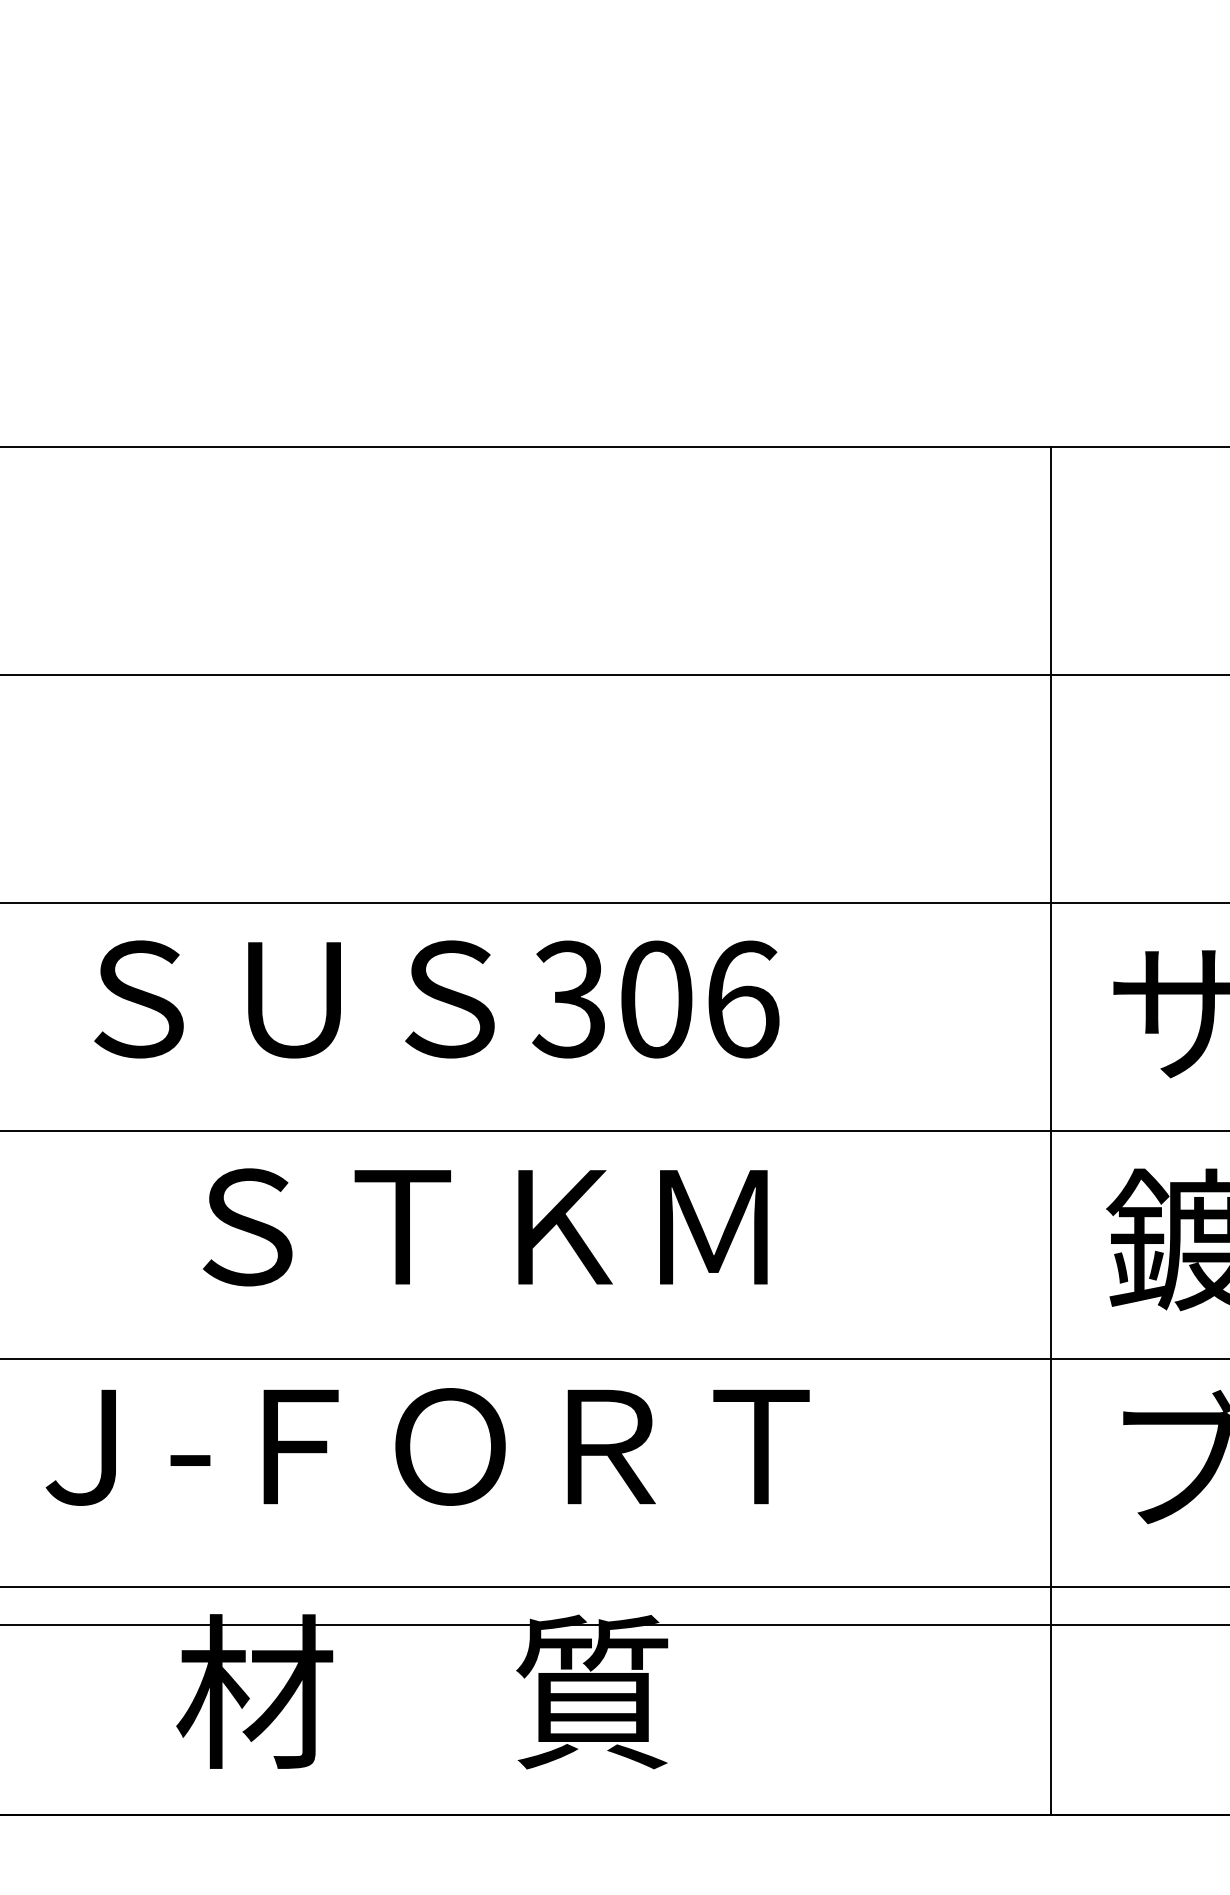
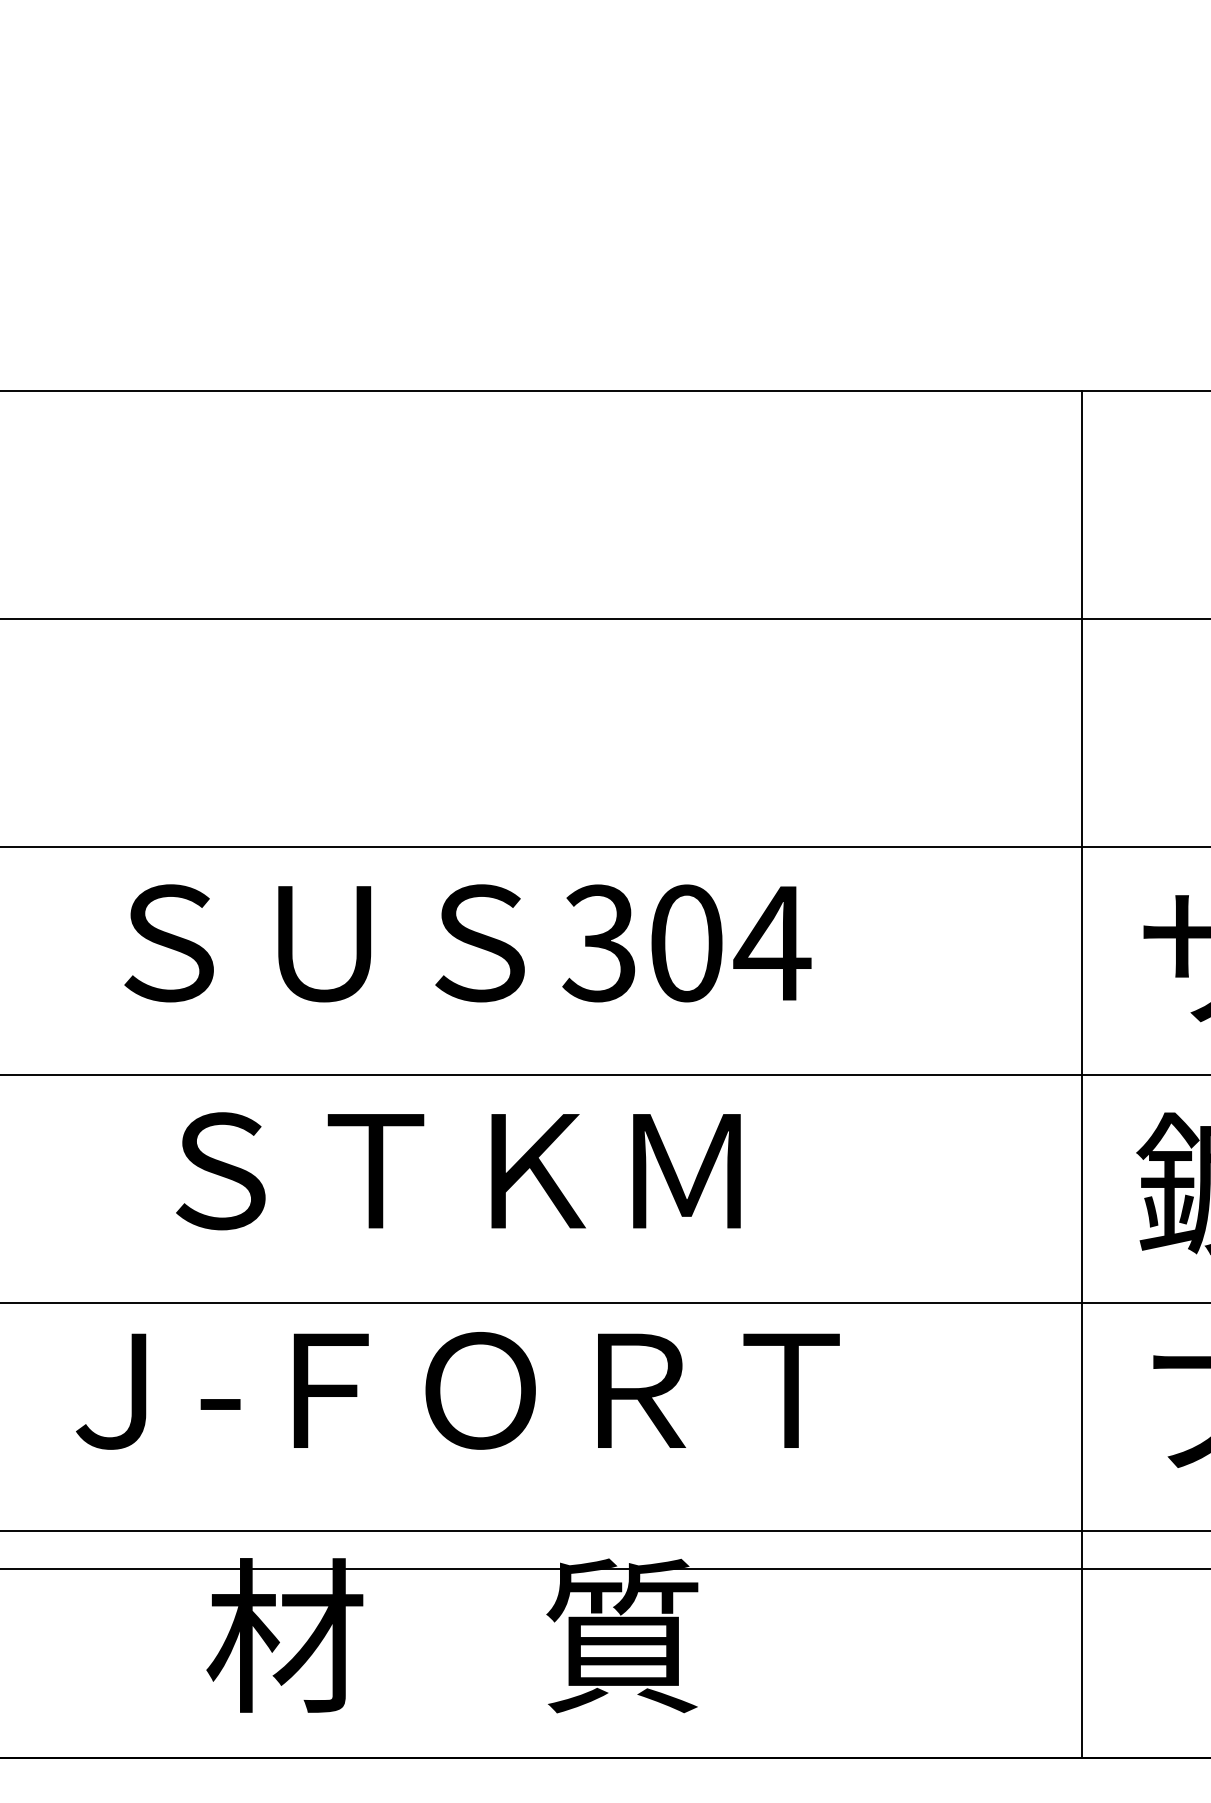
text: (742, 999) -> (772, 943), 306 -> 304
text: (485, 1227) -> (458, 1171), moved

